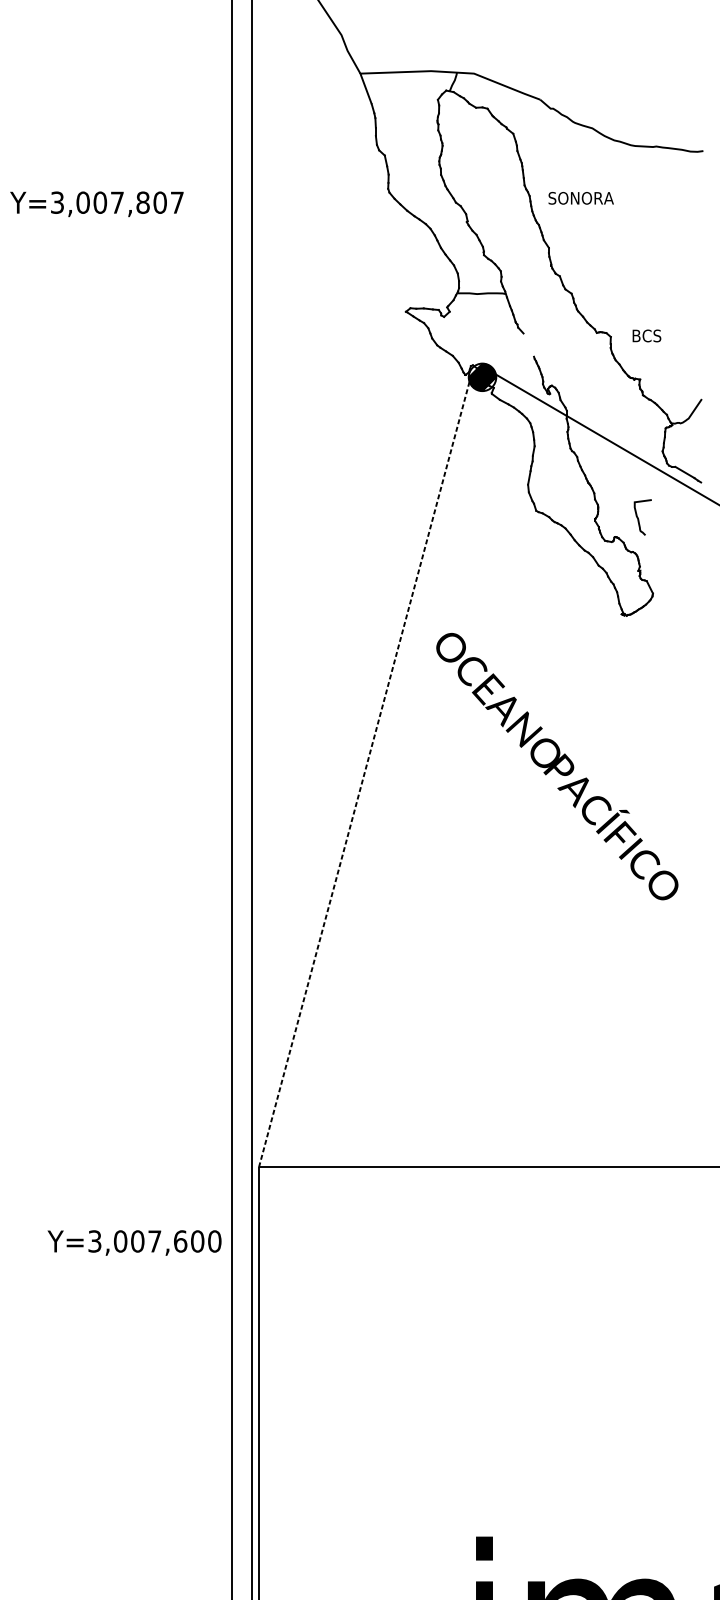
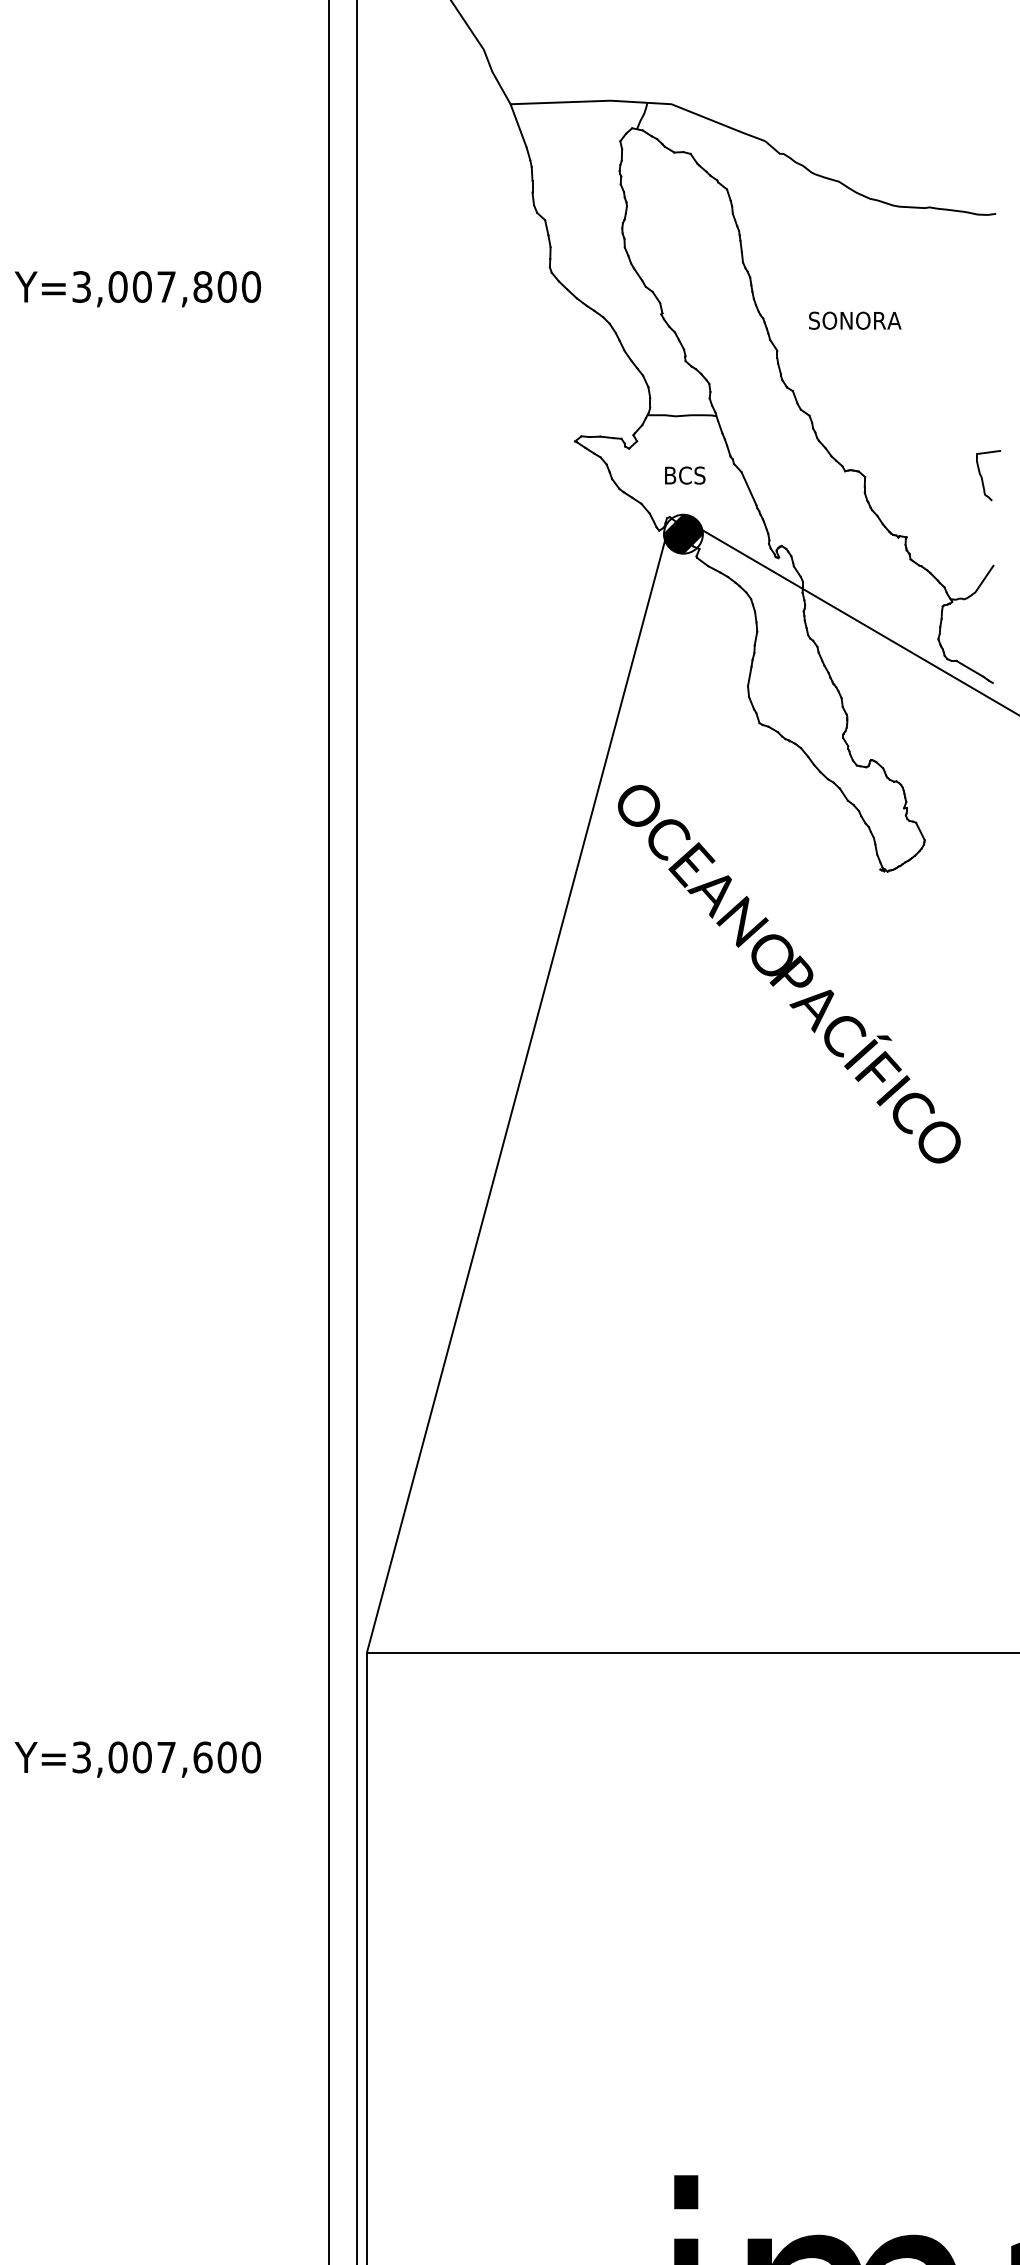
text: (581, 198) -> (855, 320), moved
text: (177, 202) -> (251, 286), Y=3,007,807 -> Y=3,007,800
text: (647, 335) -> (685, 475), moved
line: (528, 345) -> (748, 488), added
curve: (638, 518) -> (982, 476), moved
text: (557, 766) -> (789, 974), moved
line: (364, 774) -> (516, 1096), dashed -> solid
text: (134, 1242) -> (137, 1759), moved

